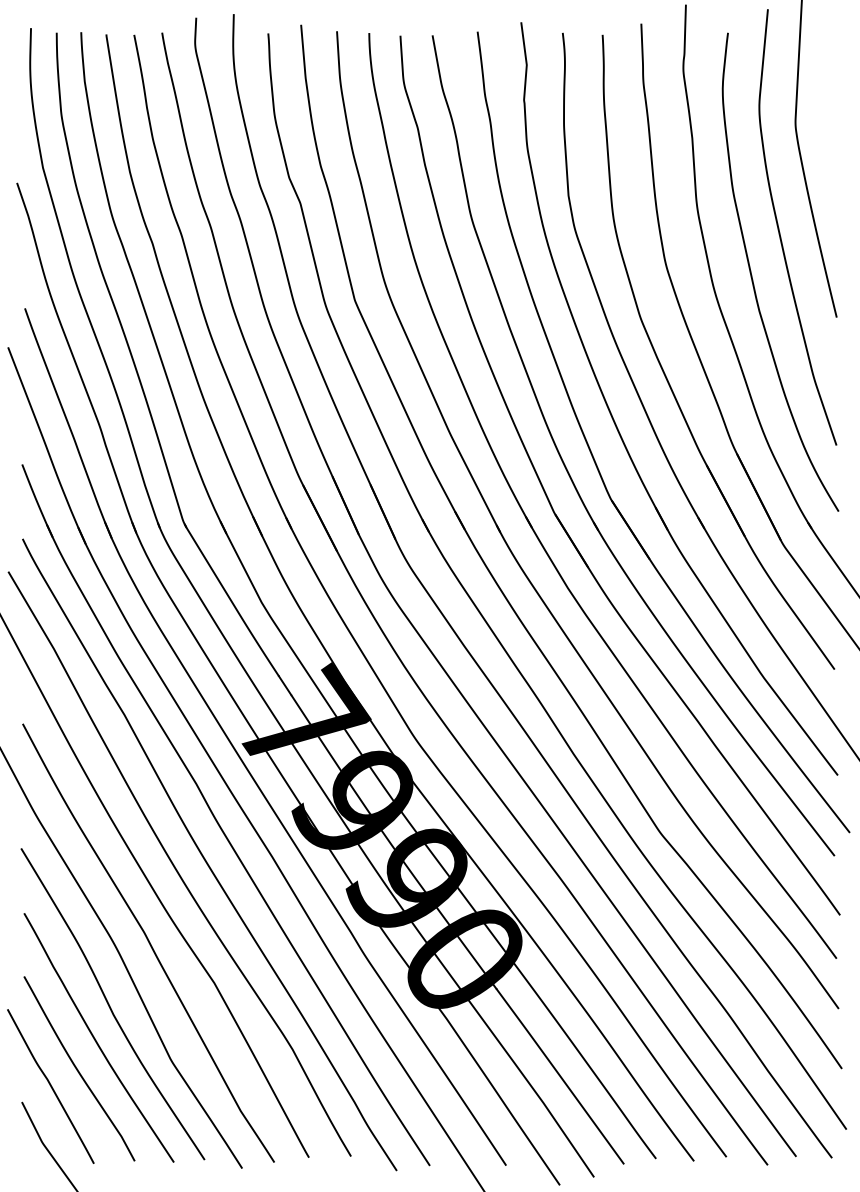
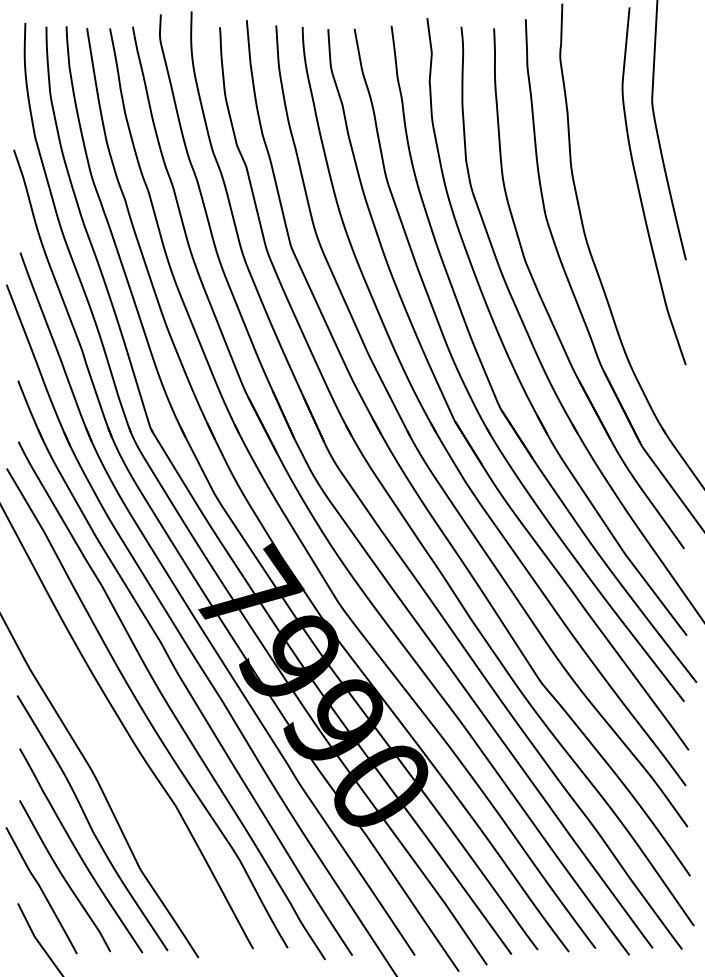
curve: (753, 279) -> (617, 229), removed
curve: (148, 942) -> (121, 772), removed

